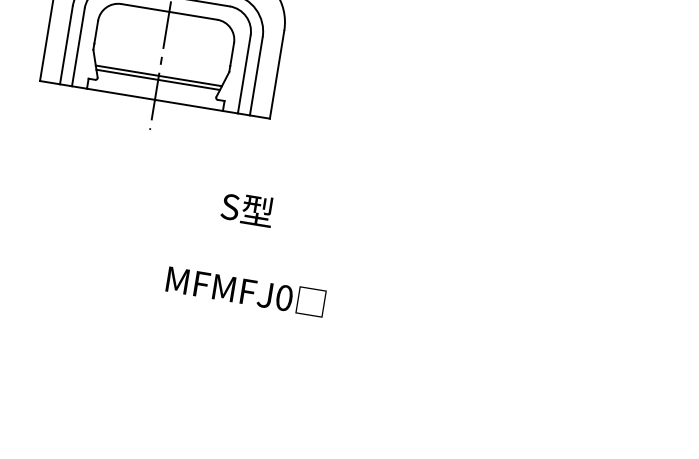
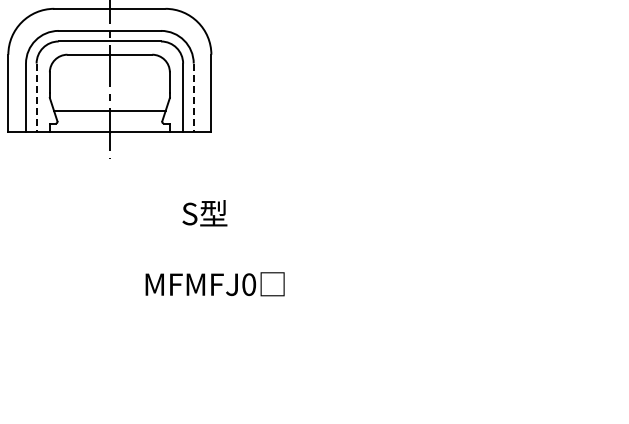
line: (78, 47) -> (36, 98), solid -> dashed
line: (255, 76) -> (193, 98), solid -> dashed
line: (157, 79) -> (109, 114), removed

